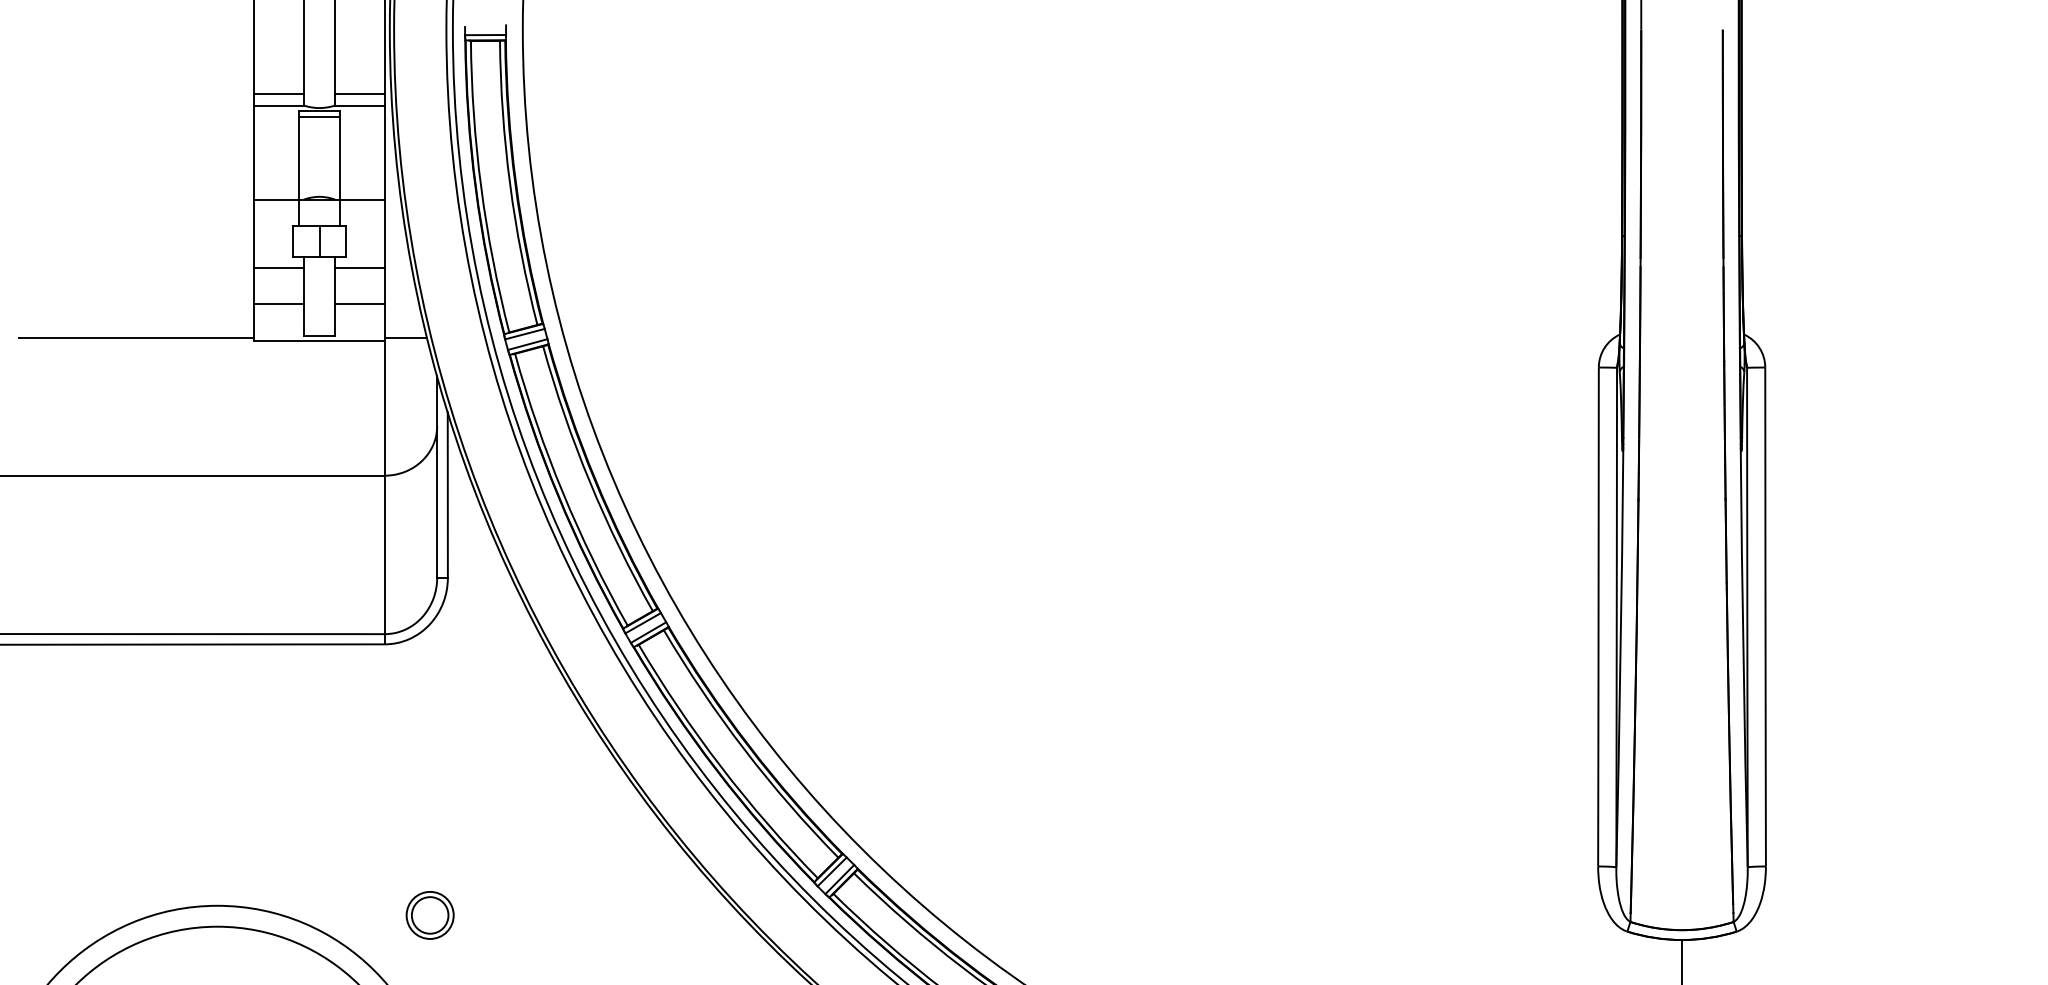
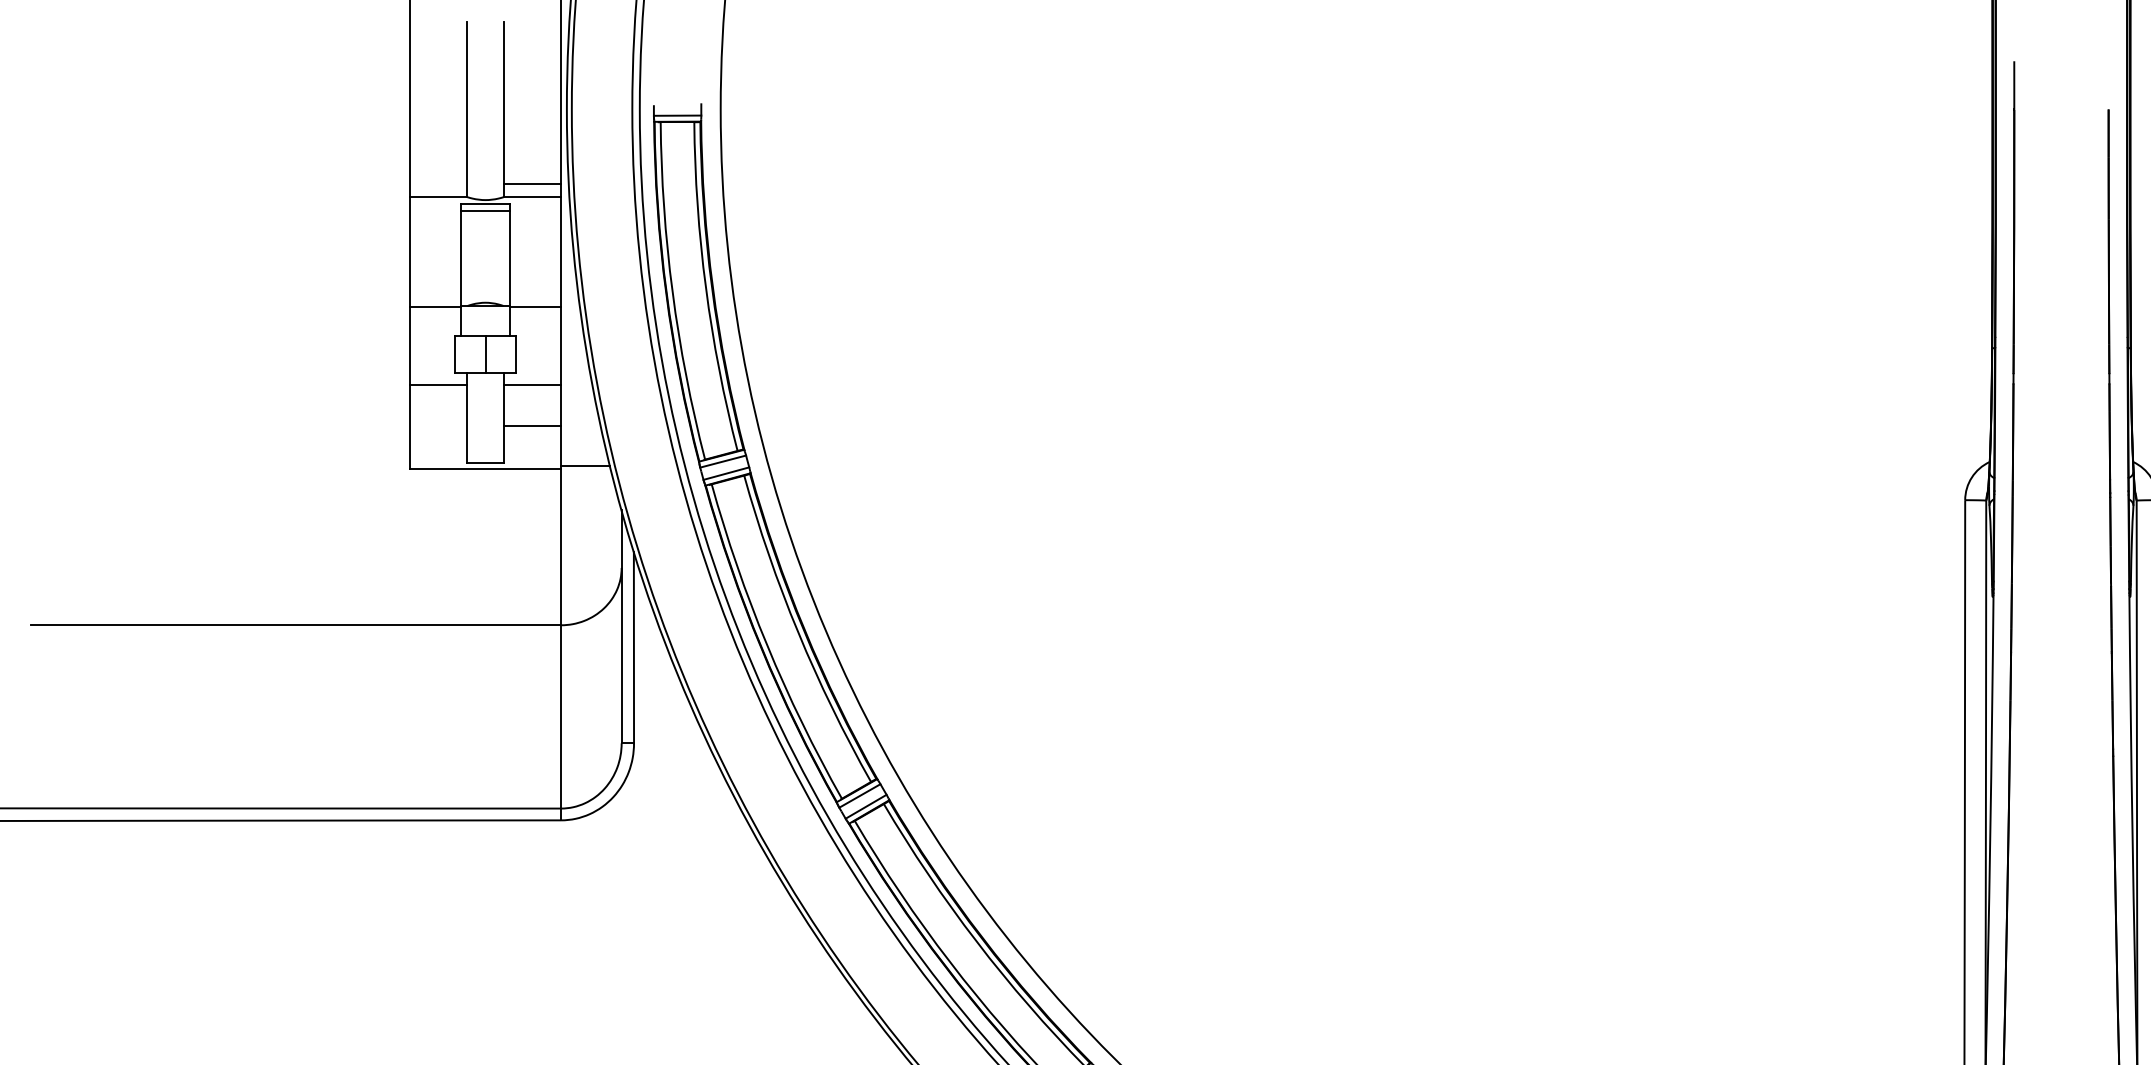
line: (278, 94) -> (438, 184), removed
line: (278, 303) -> (438, 426), removed
line: (136, 338) -> (273, 466), removed

